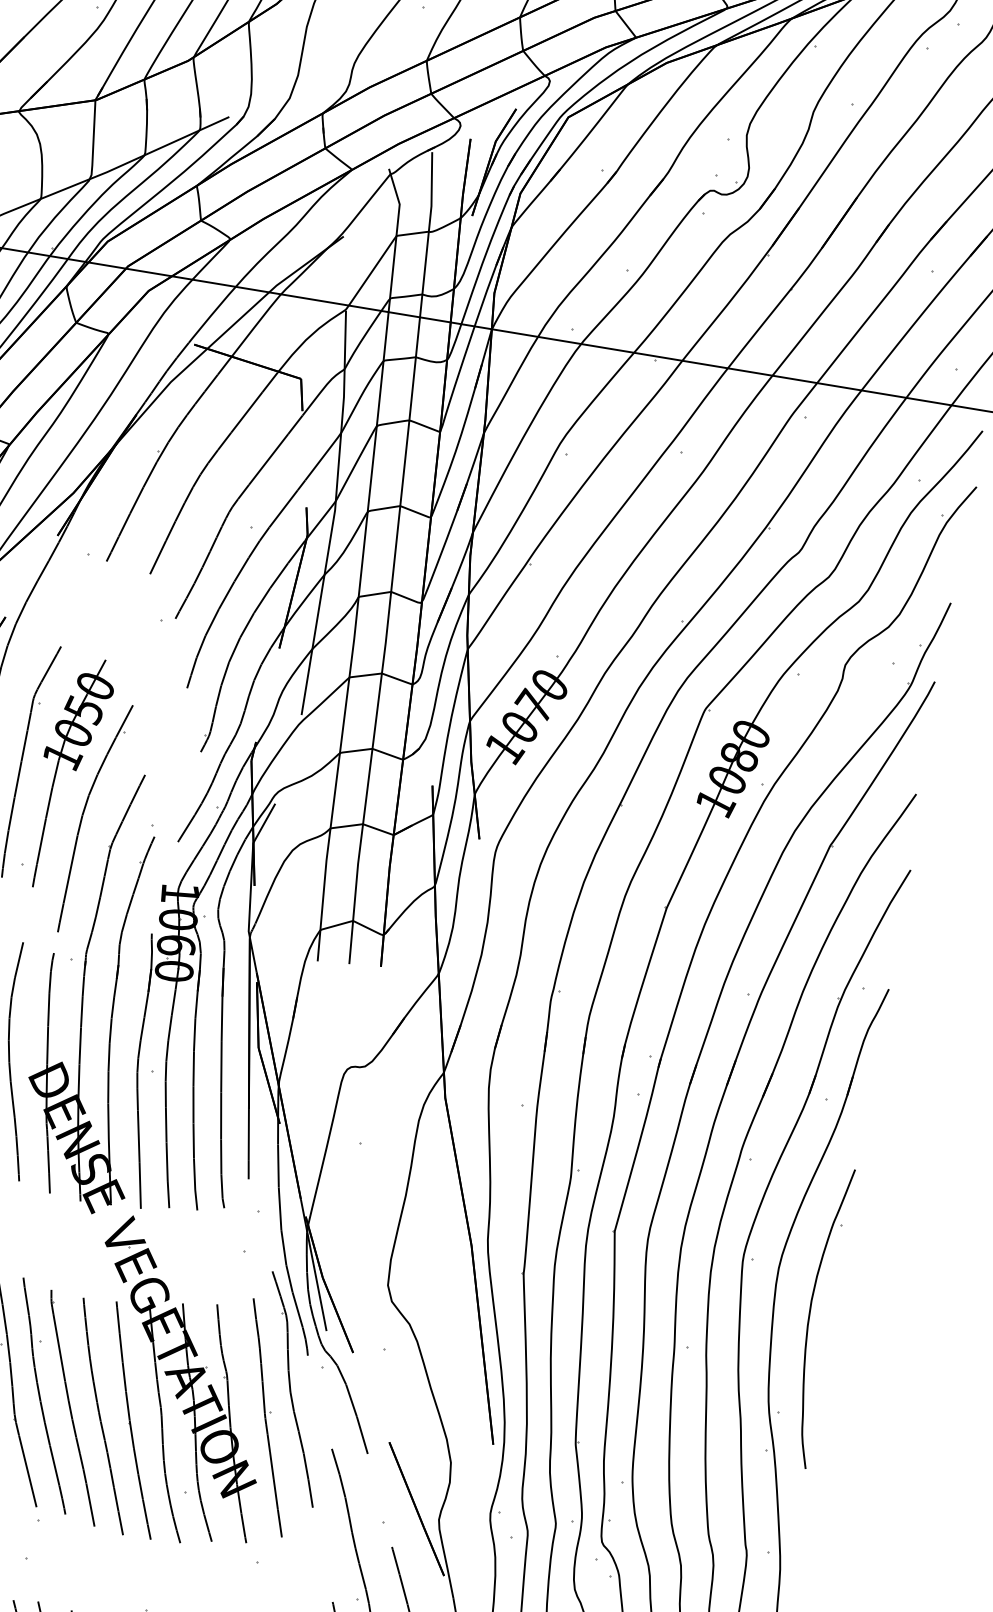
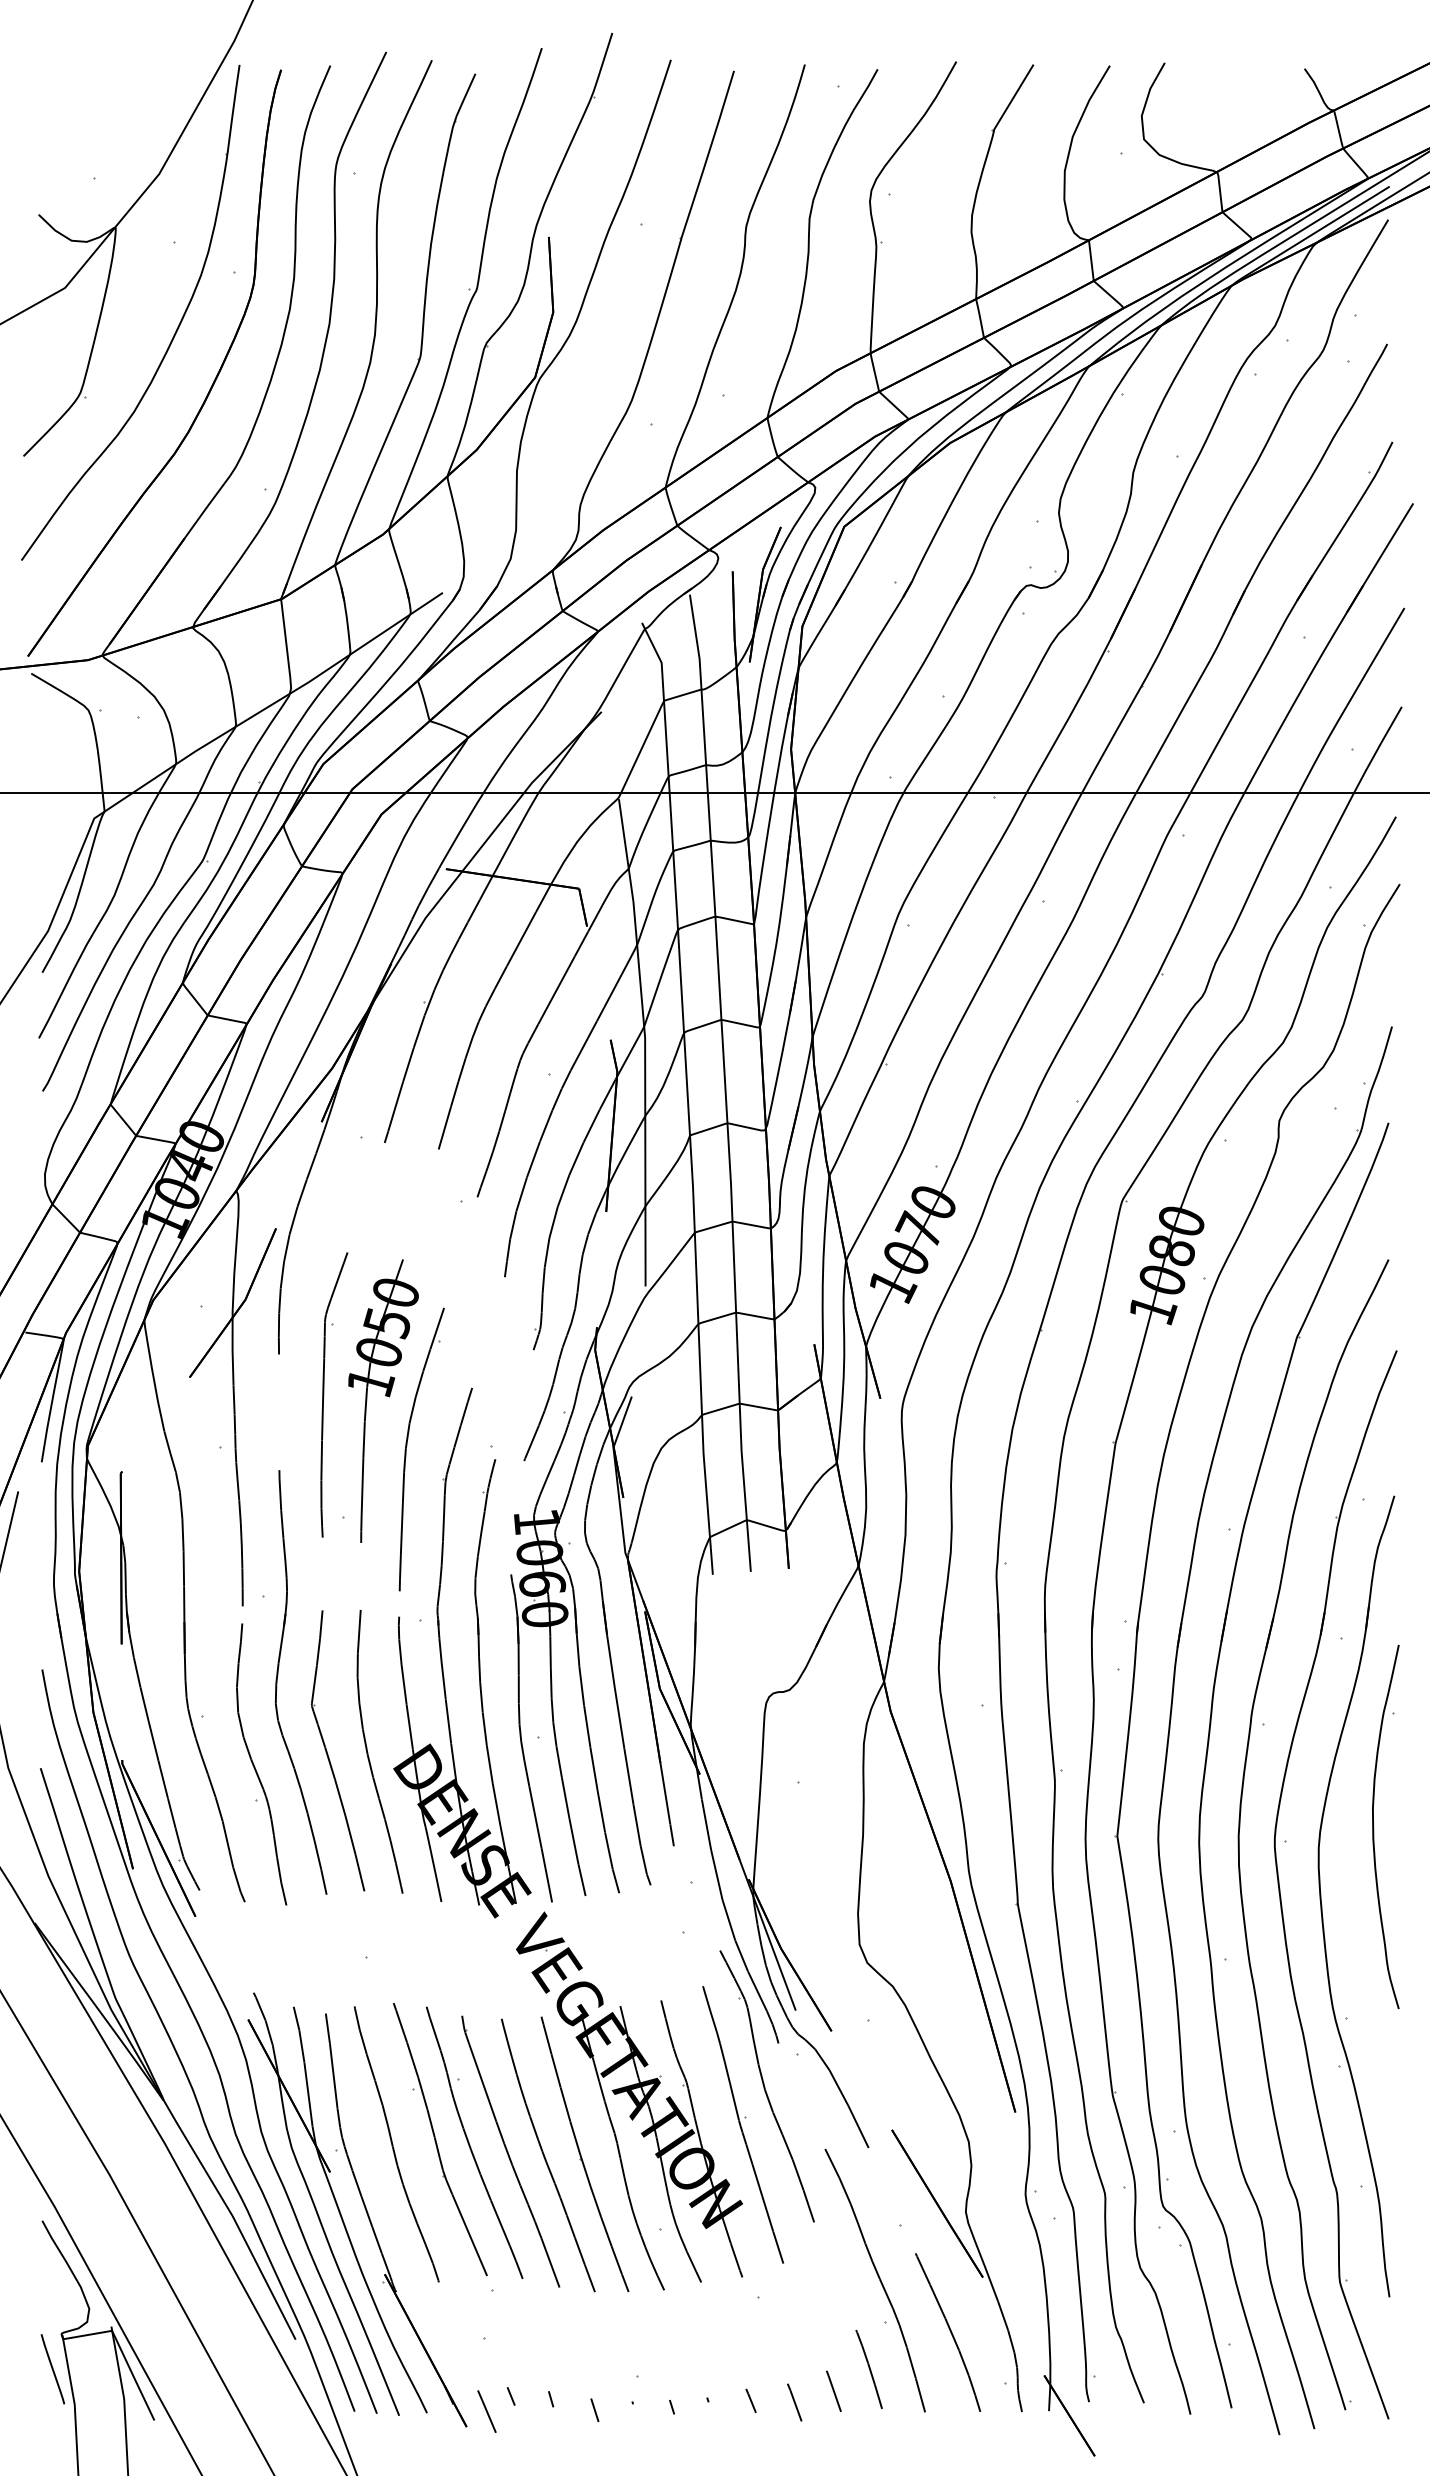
part: (810, 1316) -> (1374, 1827), moved

